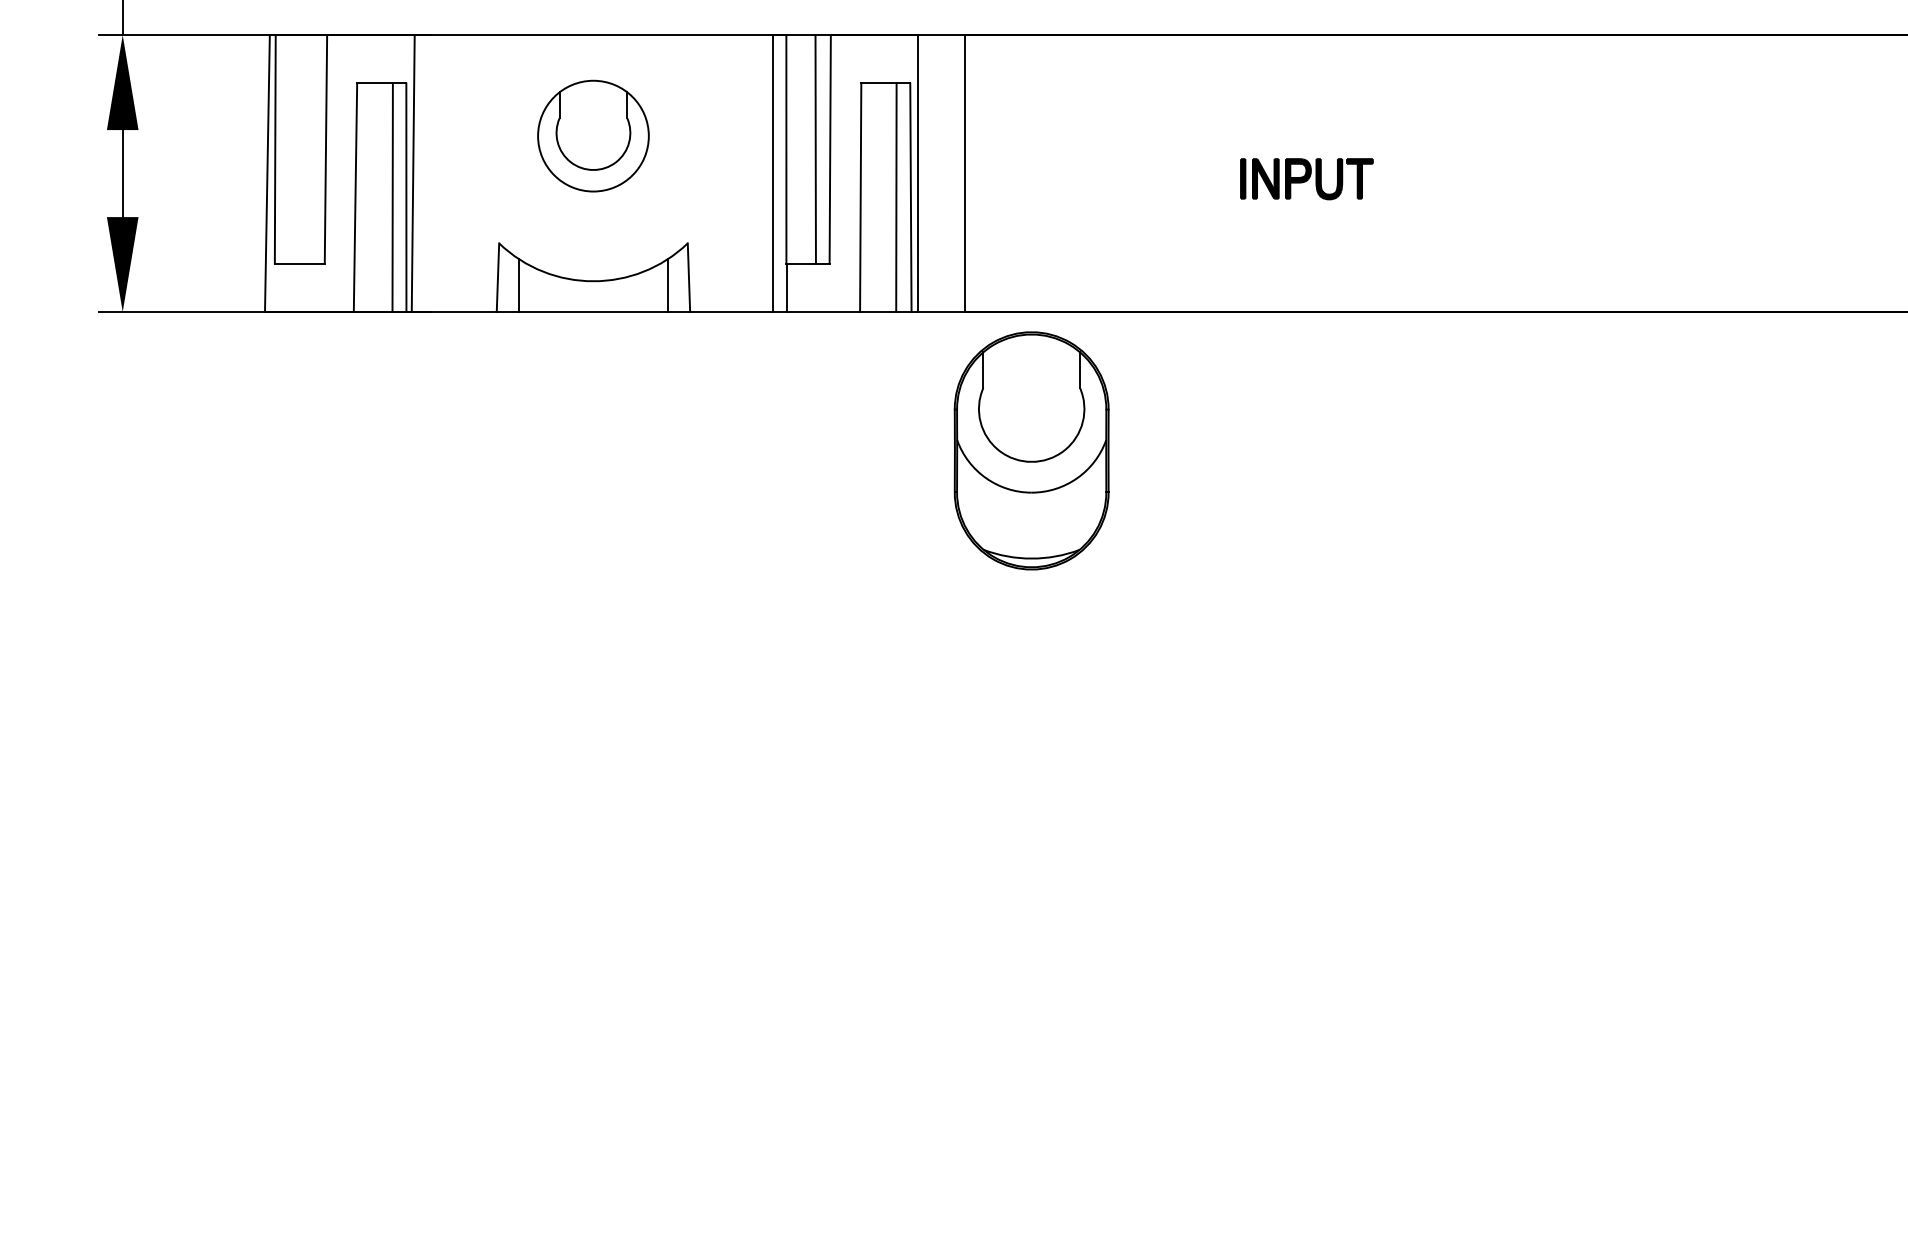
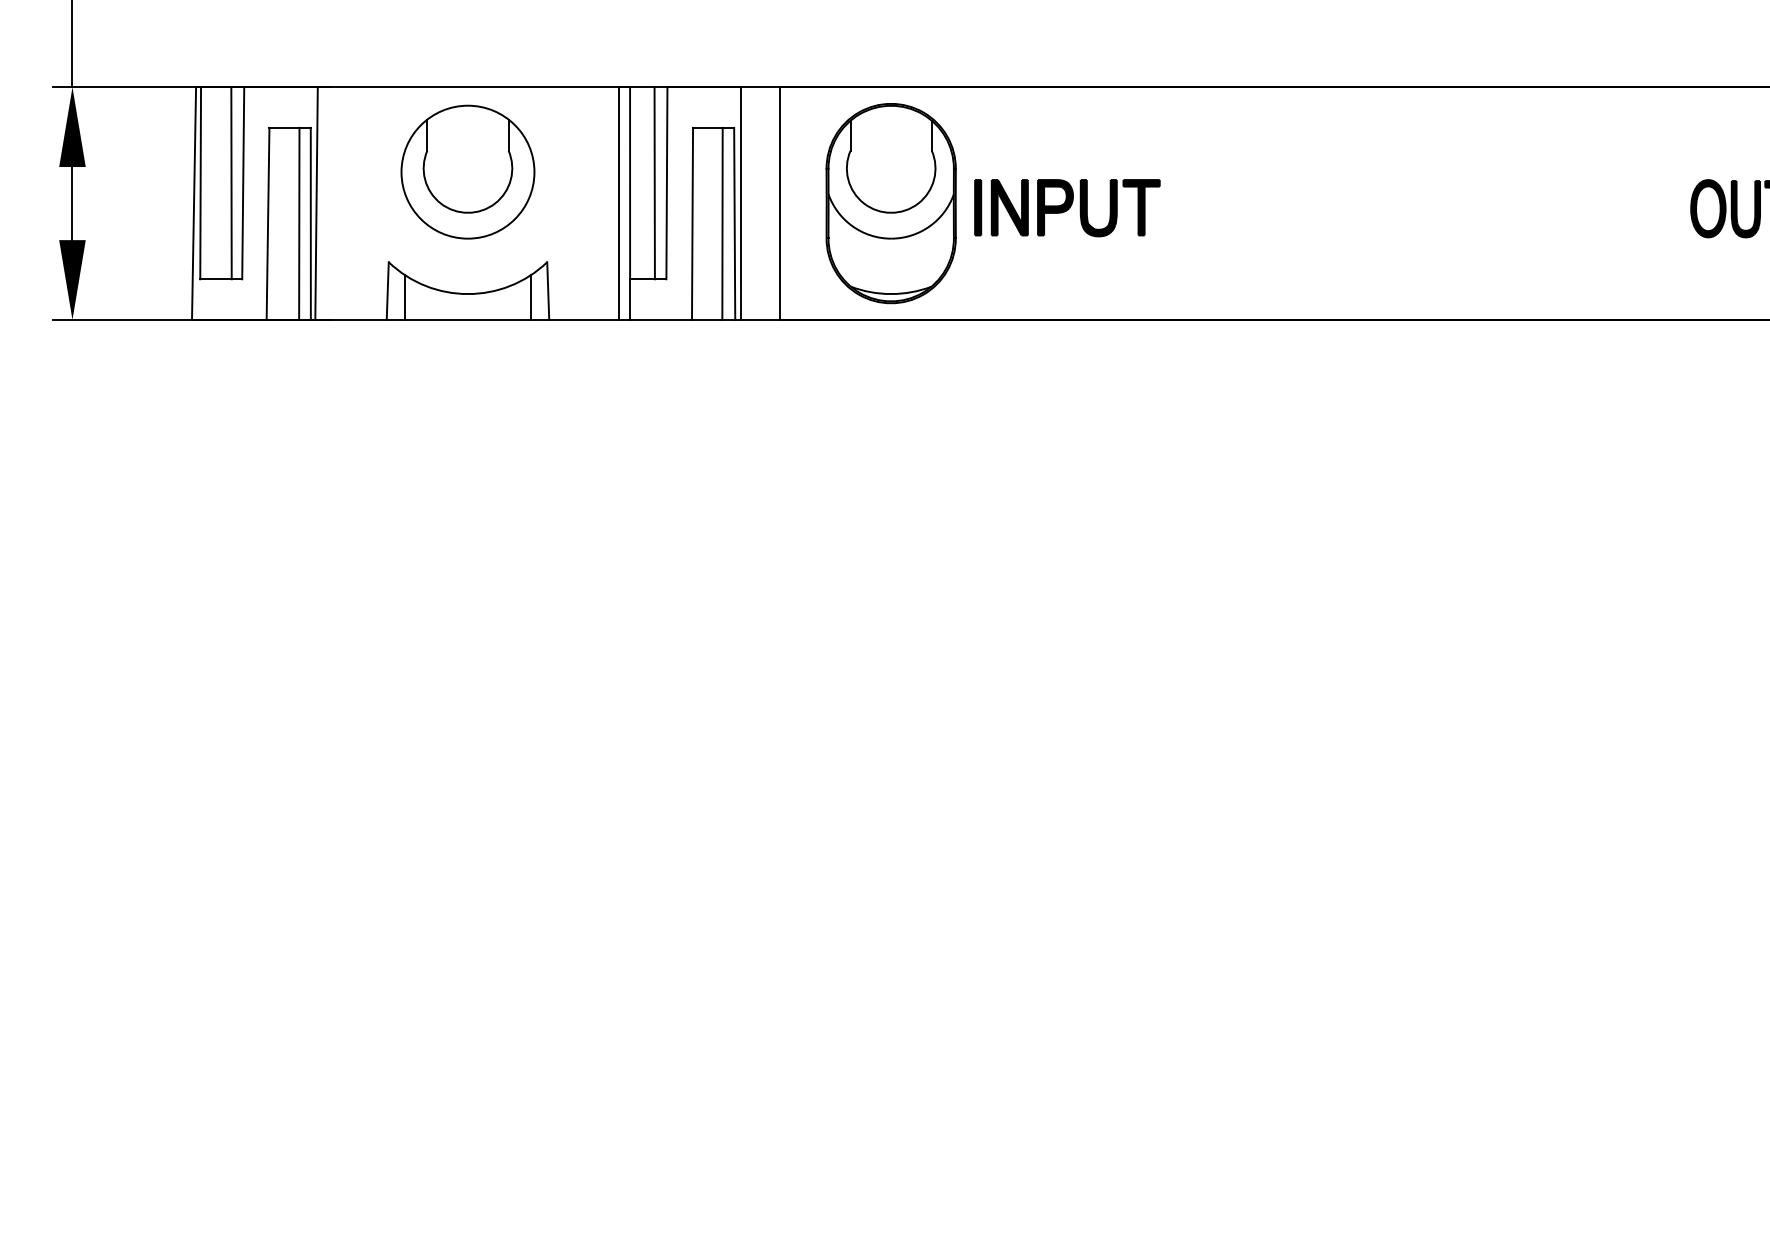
part: (592, 135) -> (467, 171), size x1.43
line: (311, 149) -> (231, 183), added
part: (1307, 179) -> (1067, 208), size x1.67
part: (1030, 450) -> (890, 203), moved

